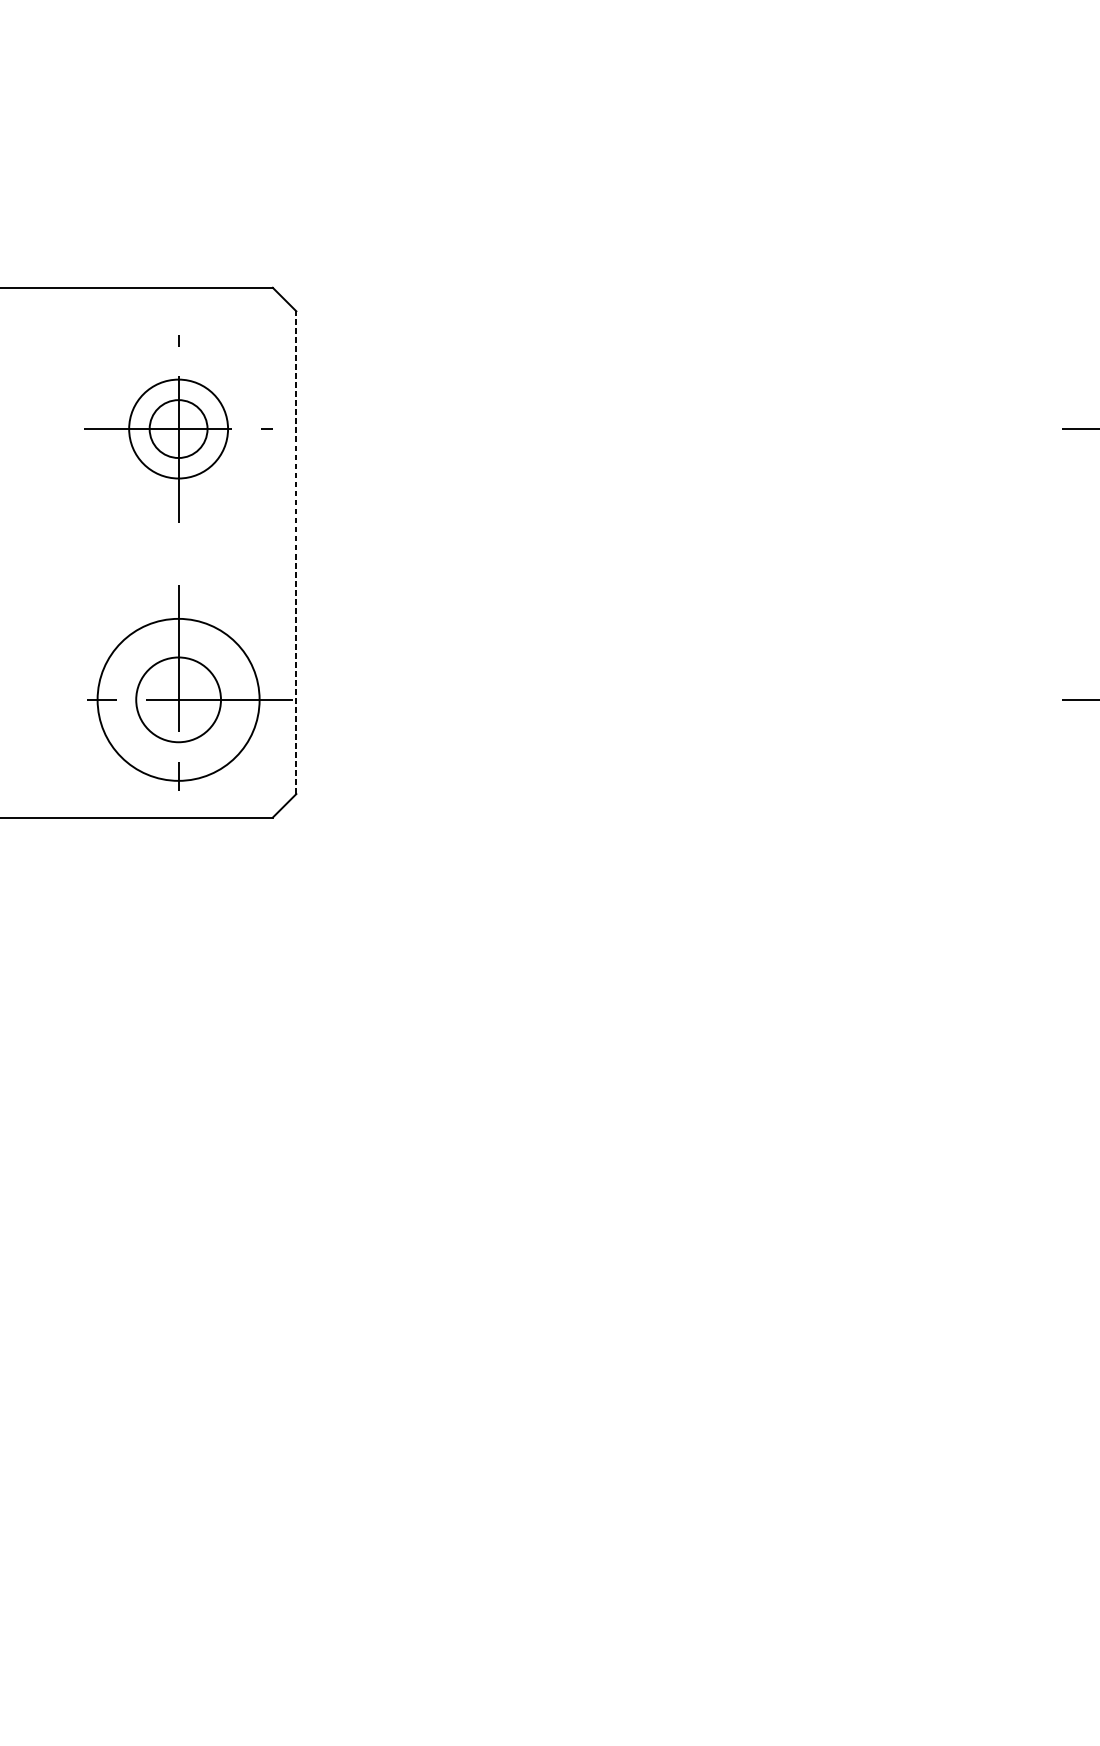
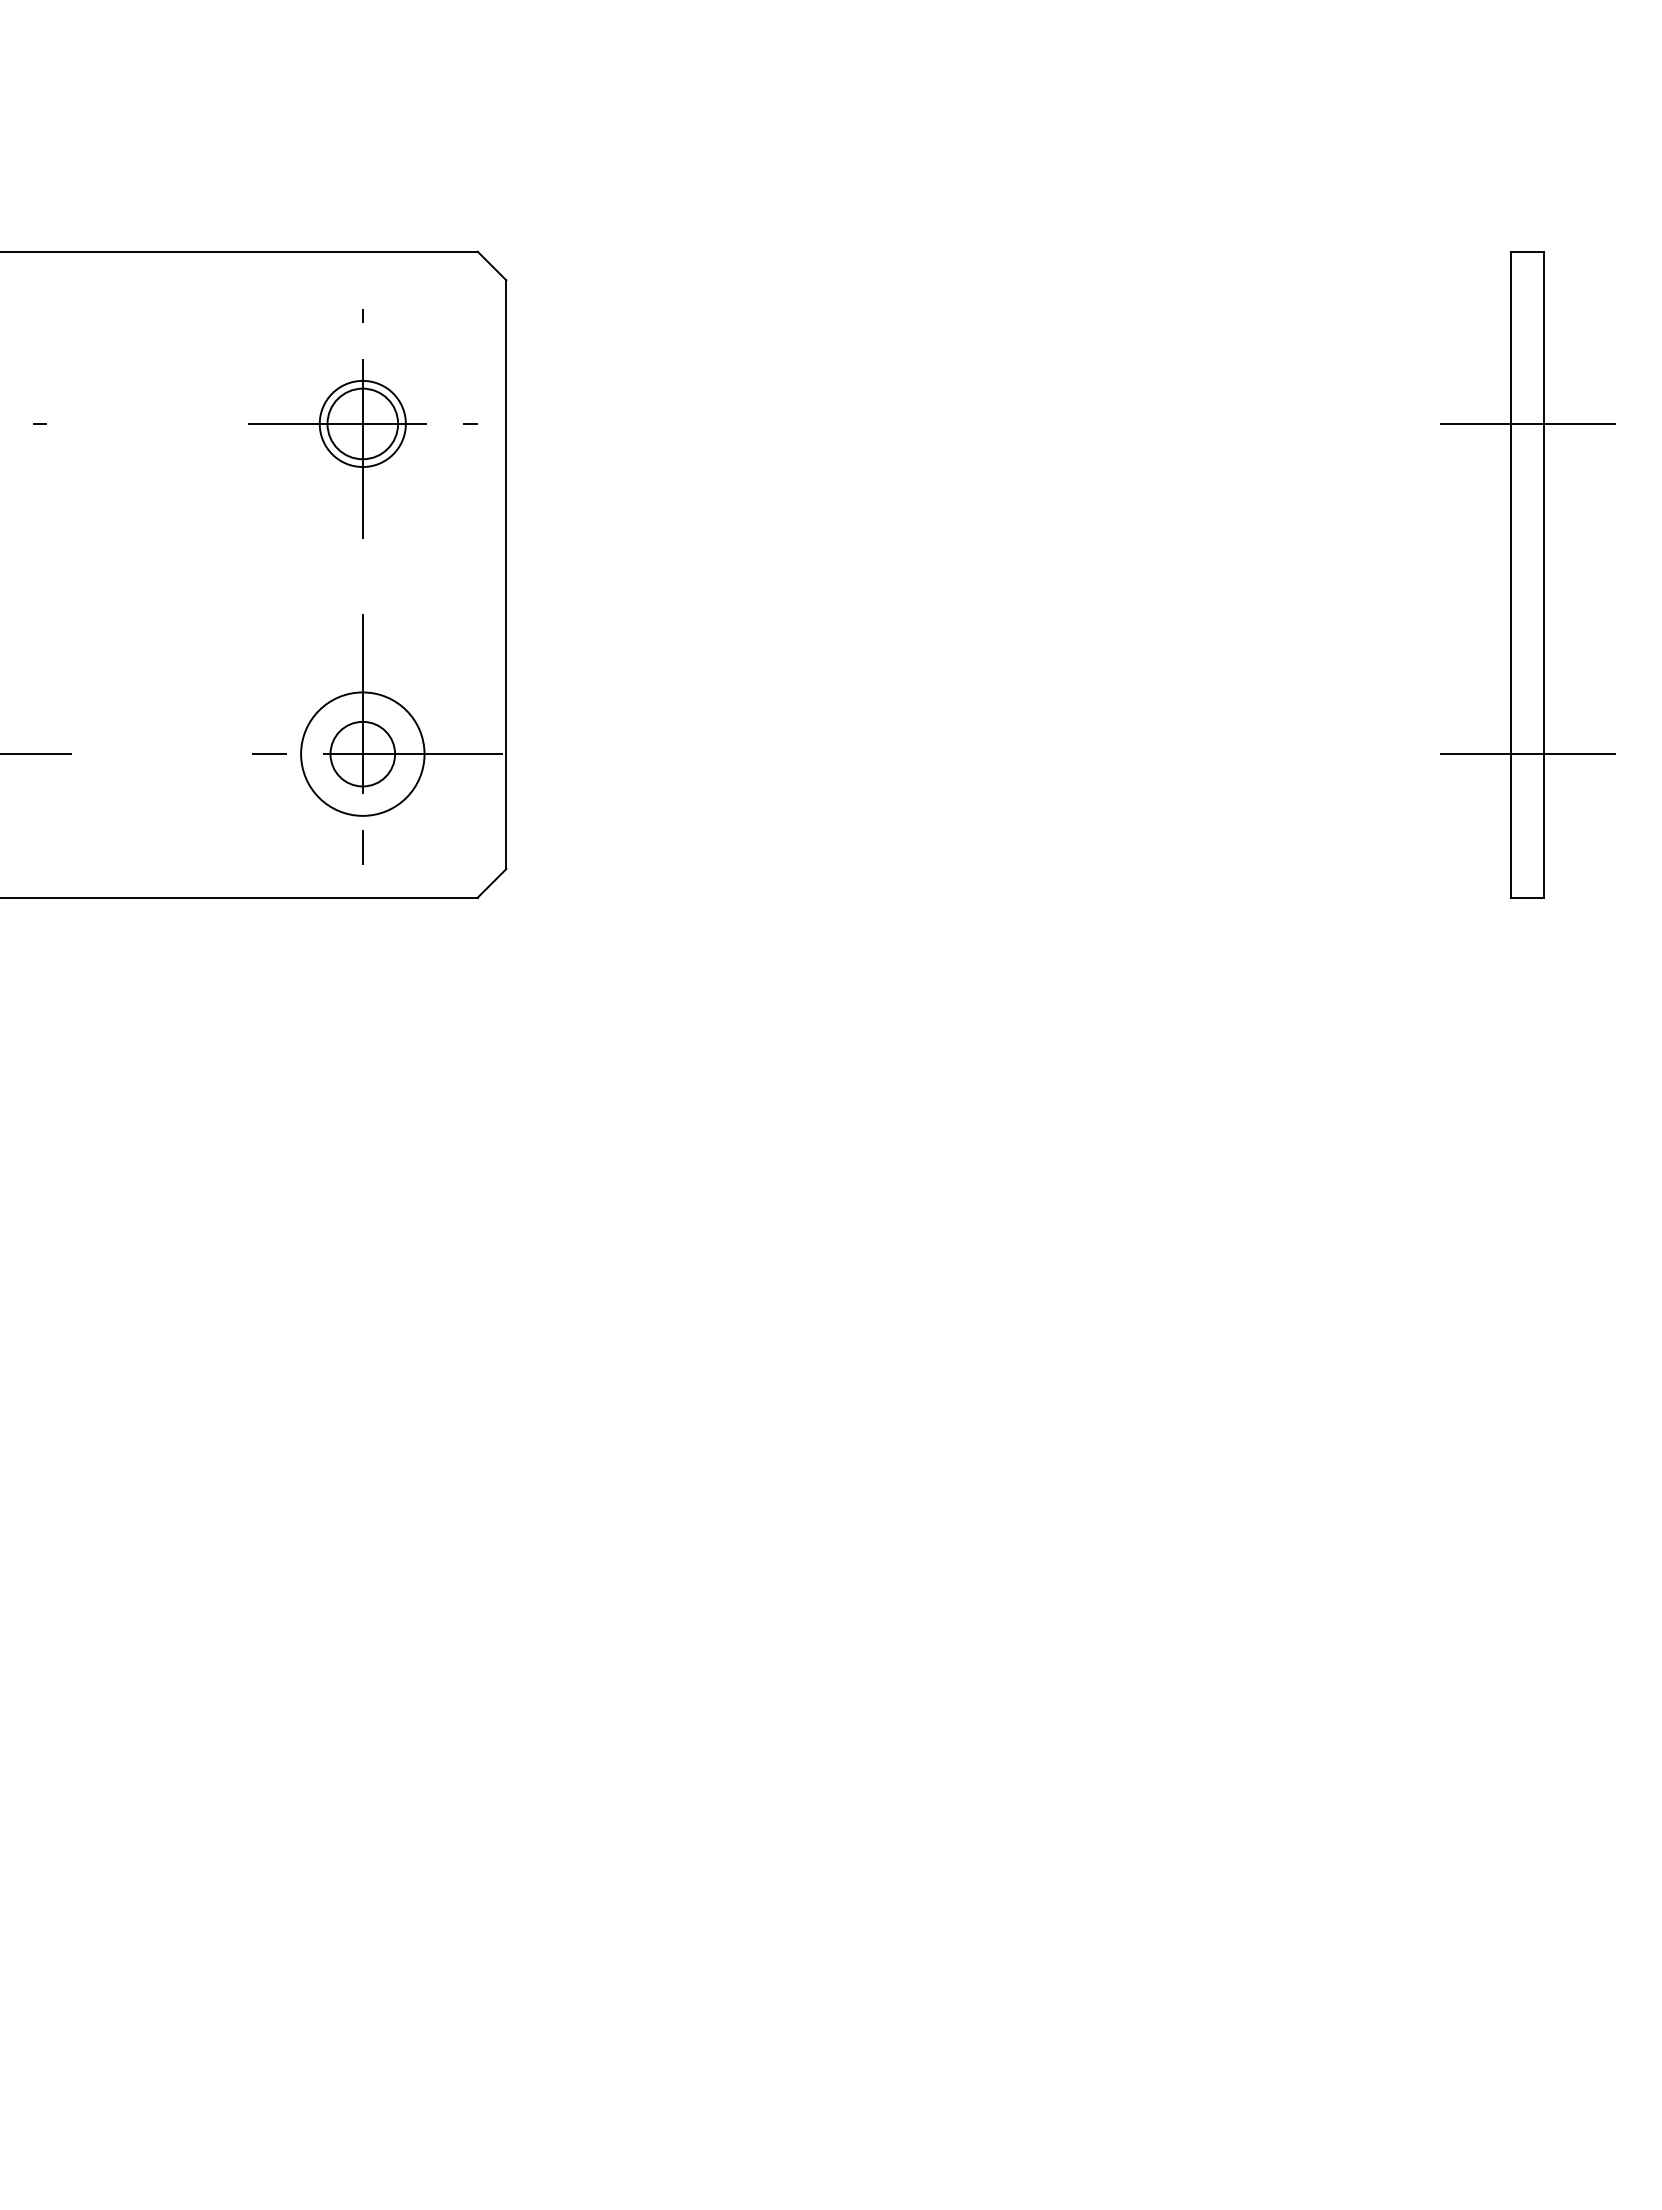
circle: (178, 428) -> (362, 423), size x0.71
line: (296, 552) -> (506, 574), dashed -> solid
circle: (178, 699) -> (362, 753), size x0.62
circle: (178, 699) -> (362, 753), size x0.62

